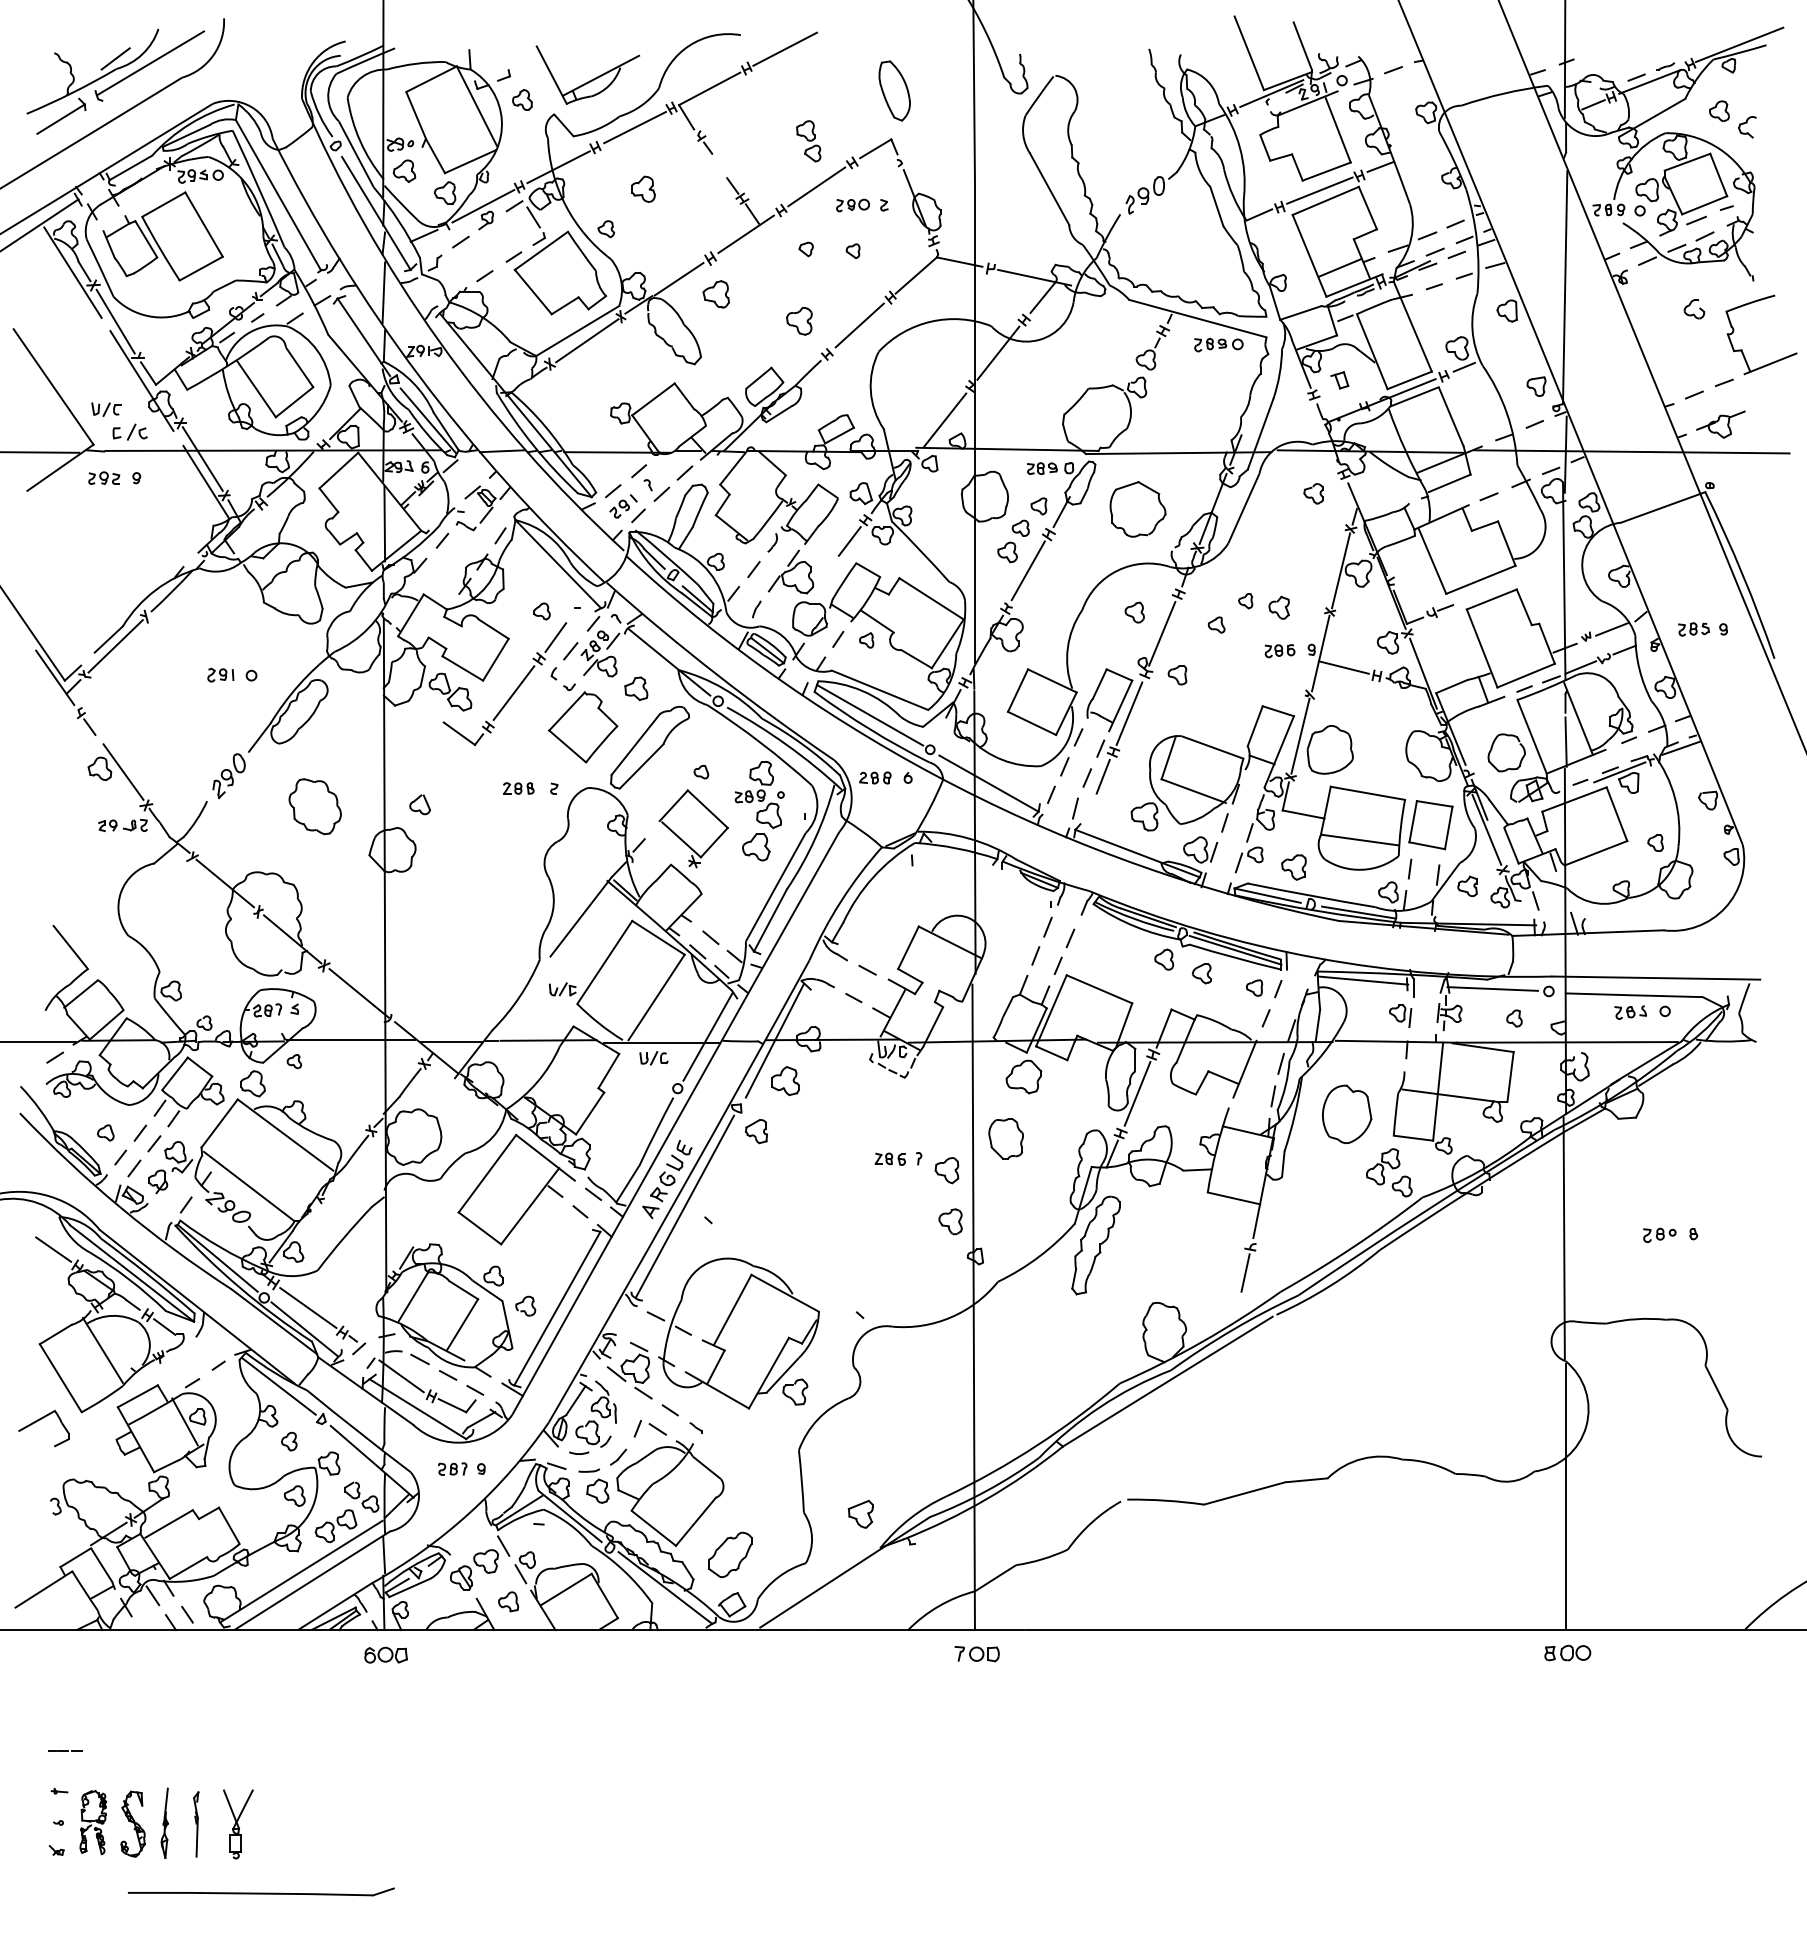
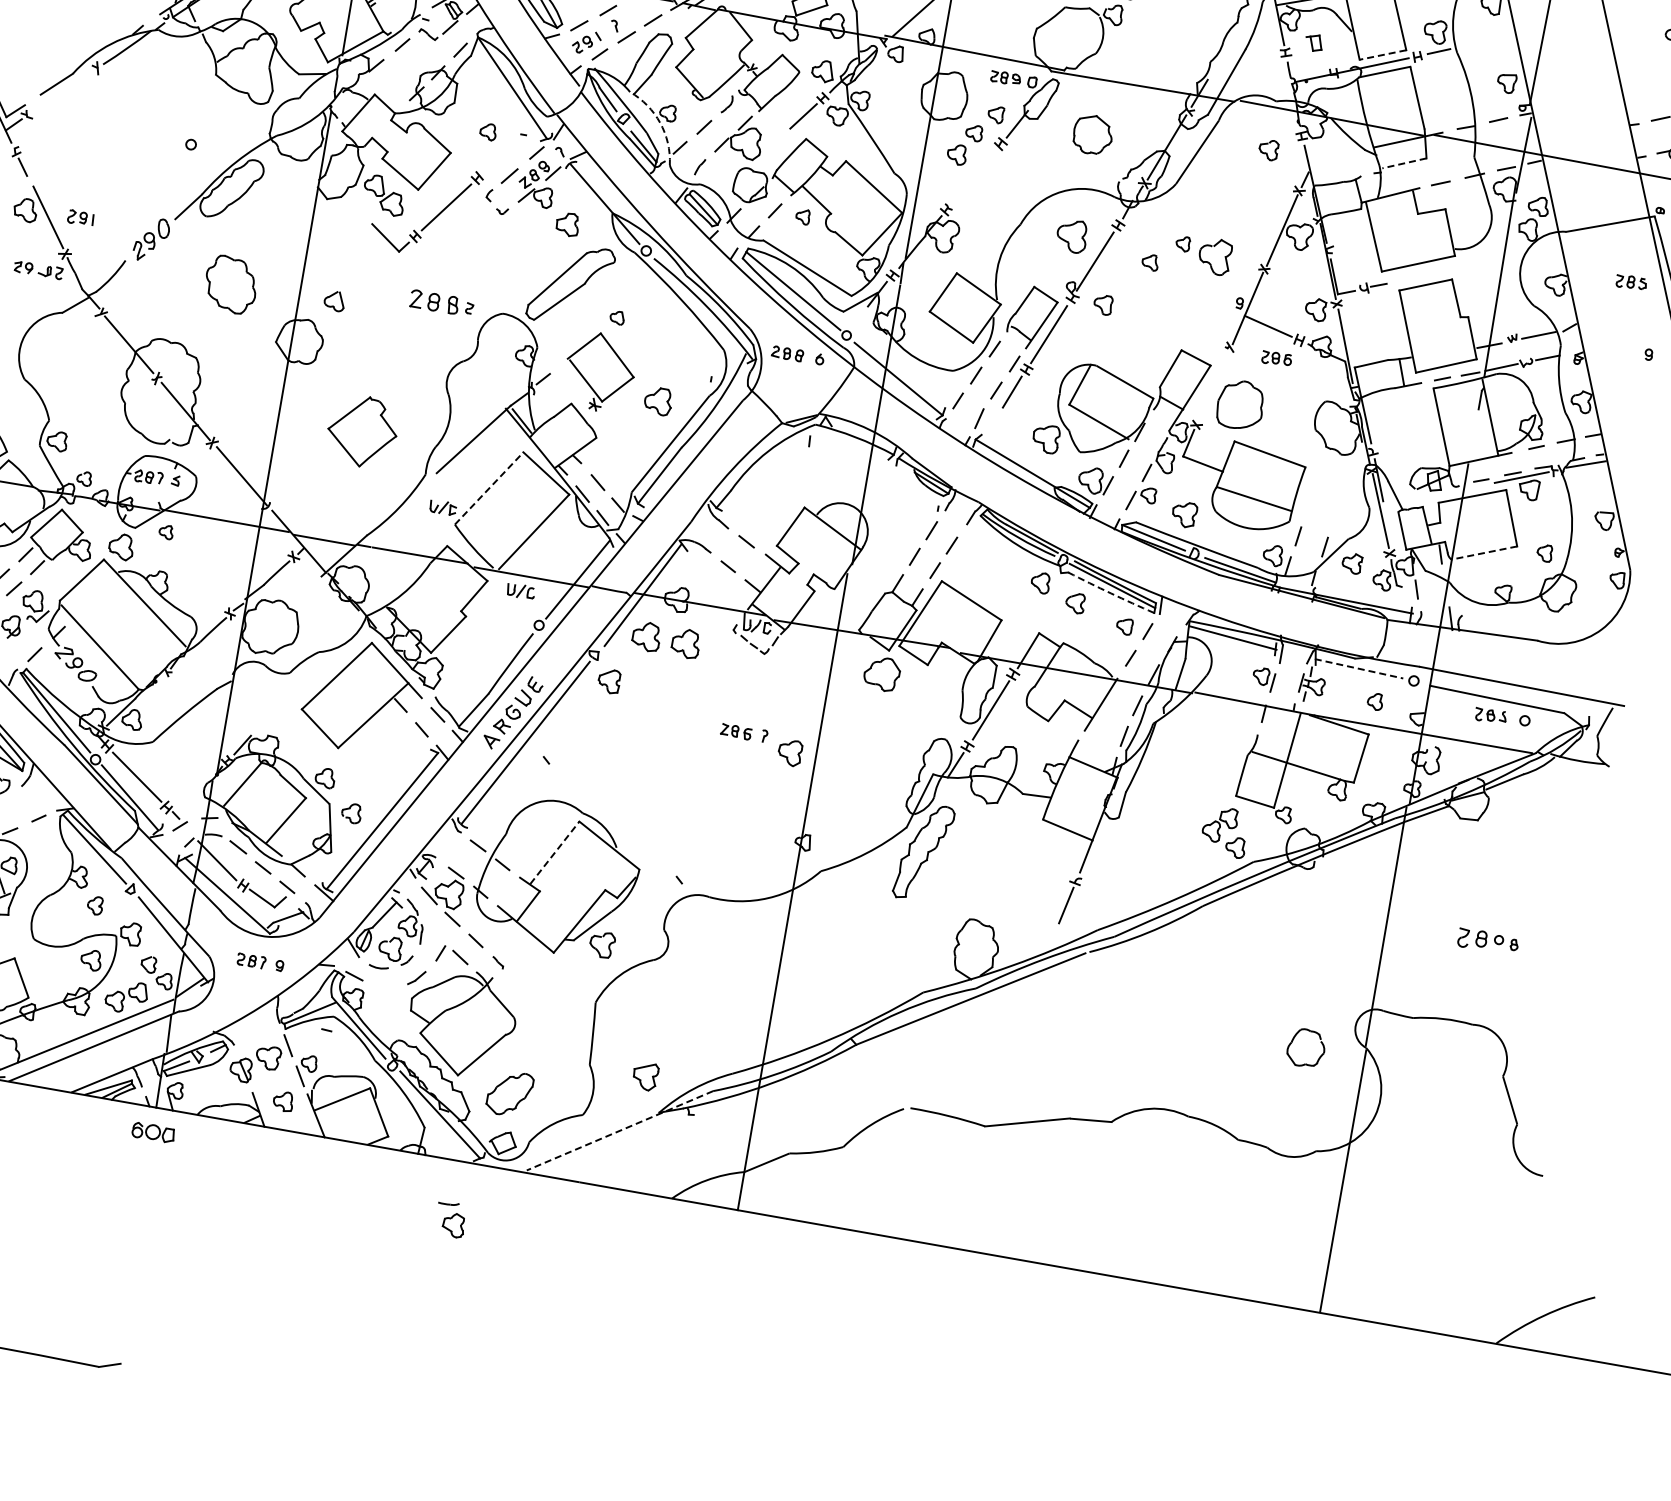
line: (1409, 380) -> (1382, 55), solid -> dashed
line: (1449, 483) -> (1404, 163), solid -> dashed
part: (1137, 509) -> (1092, 134), size x0.7
line: (1027, 570) -> (973, 175), removed
arc: (709, 572) -> (660, 122), solid -> dashed
part: (1278, 607) -> (1214, 255), size x1.6
part: (1134, 612) -> (1071, 235), size x1.6
part: (1693, 629) -> (1630, 282), moved
line: (555, 637) -> (497, 159), removed
line: (115, 646) -> (62, 92), removed
part: (1279, 651) -> (1276, 359), moved
part: (220, 674) -> (80, 217), moved
part: (583, 727) -> (362, 431), moved
line: (1300, 735) -> (1213, 385), removed
line: (1565, 741) -> (1473, 437), removed
part: (1506, 752) -> (1306, 1047), moved
part: (518, 788) -> (434, 302), size x1.6
part: (759, 794) -> (670, 349), removed
part: (1430, 825) -> (1326, 496), removed
line: (1596, 853) -> (1484, 553), solid -> dashed
arc: (1235, 957) -> (1111, 593), solid -> dashed
line: (604, 962) -> (488, 488), solid -> dashed
line: (1493, 989) -> (1359, 669), solid -> dashed
part: (825, 1081) -> (685, 643), added
part: (1347, 1114) -> (1194, 767), removed
part: (1005, 1138) -> (853, 731), removed
part: (950, 1221) -> (784, 803), removed
part: (1659, 1234) -> (1480, 939), size x1.4
line: (732, 1309) -> (554, 852), solid -> dashed
part: (593, 1485) -> (450, 1218), moved
line: (844, 1572) -> (619, 1130), solid -> dashed
part: (1567, 1652) -> (1317, 1335), removed
part: (976, 1654) -> (735, 1234), removed

